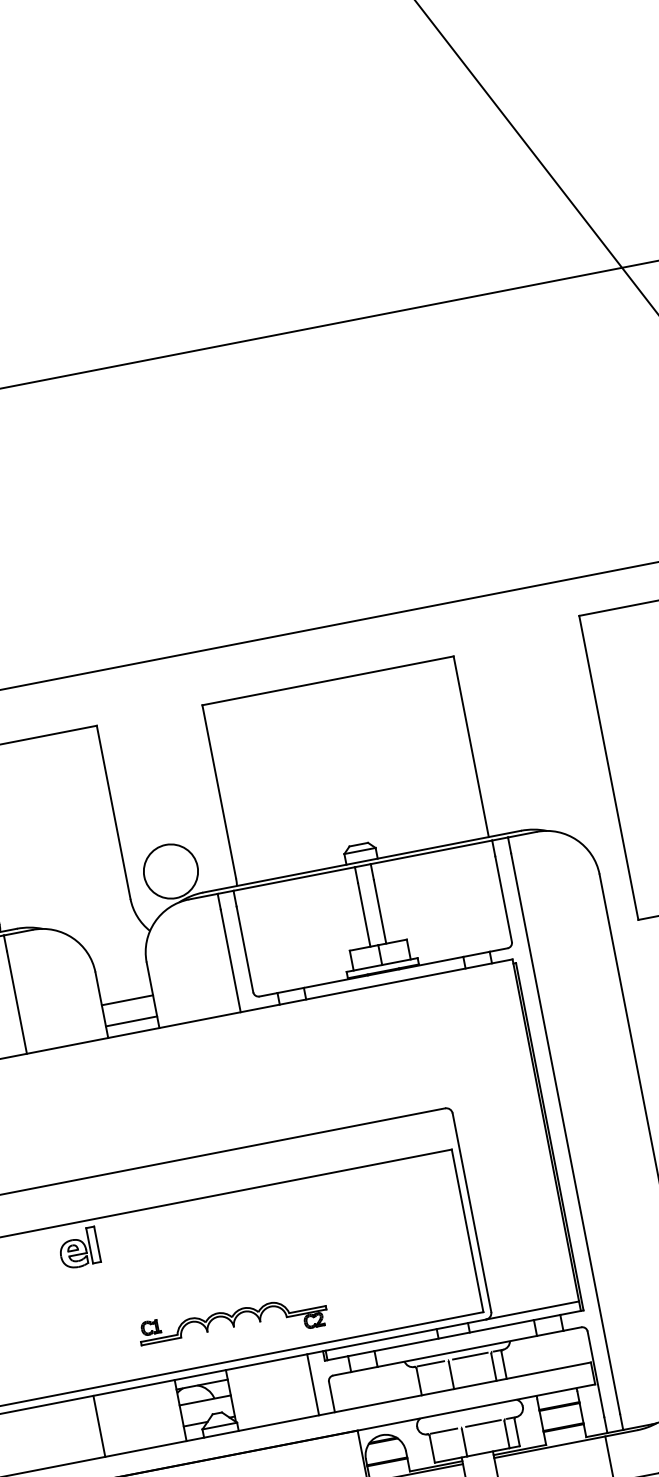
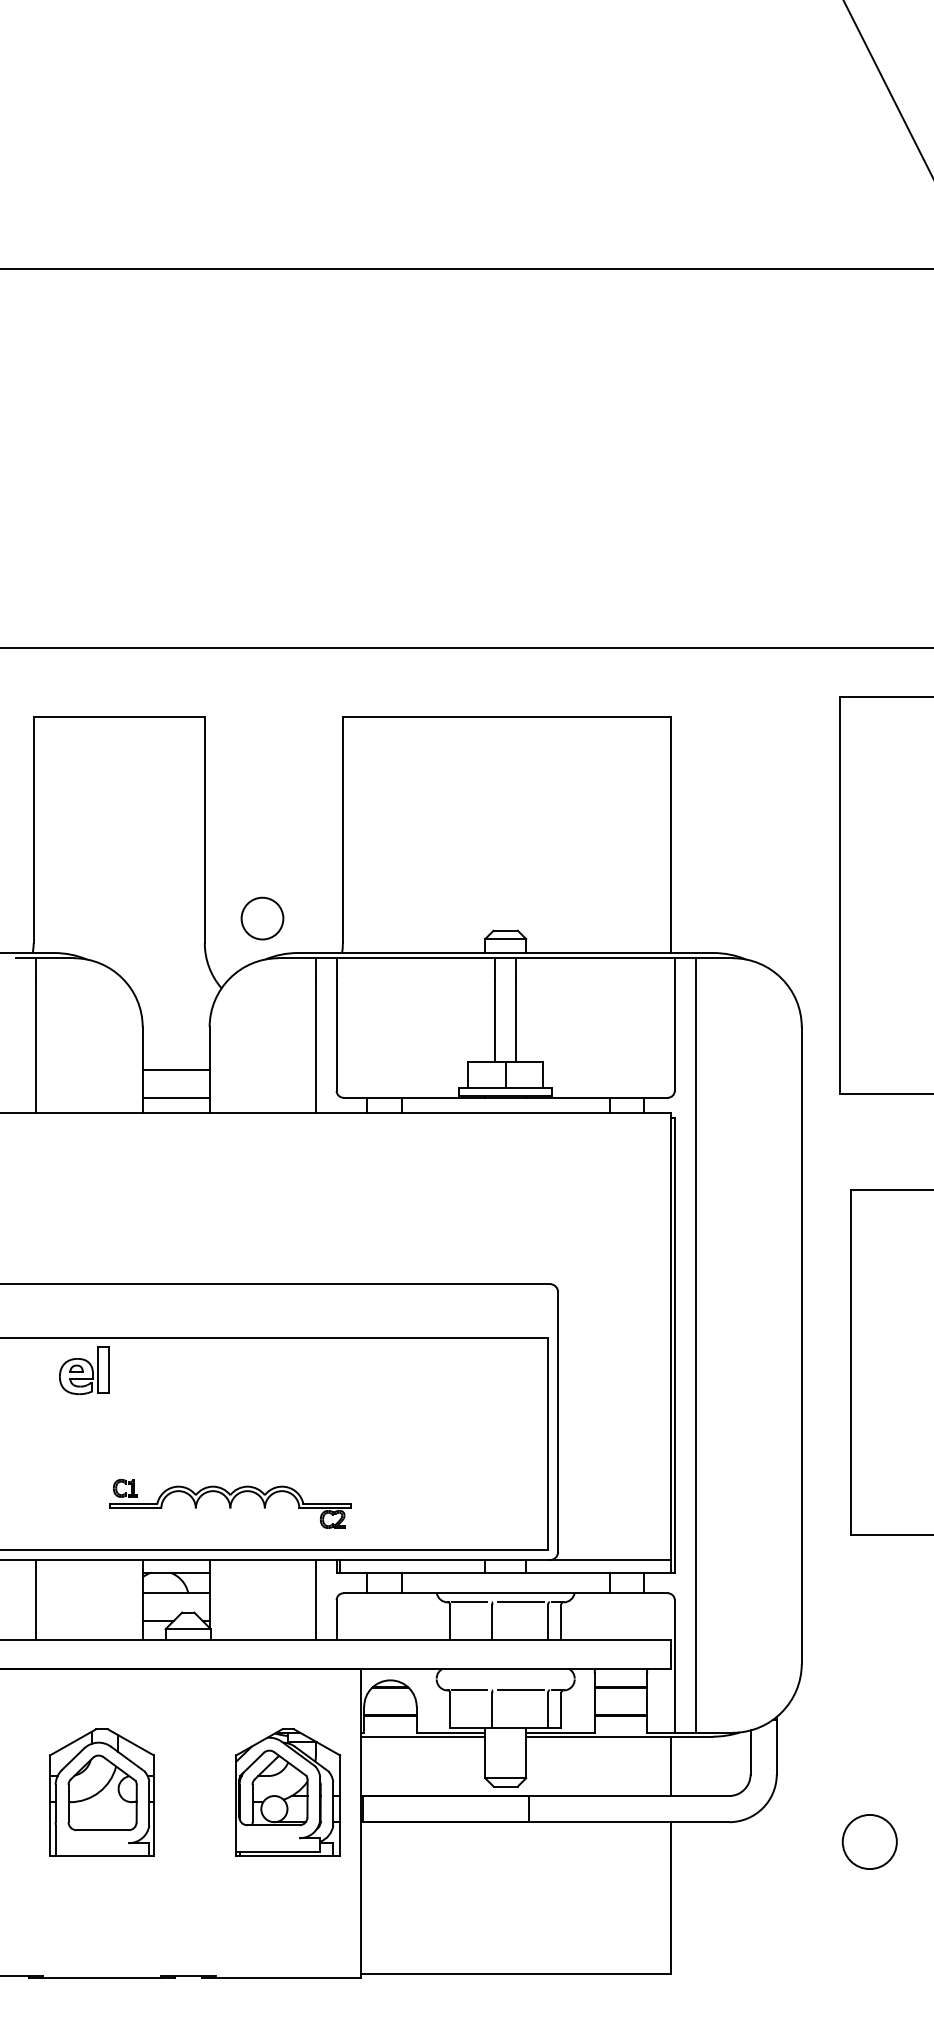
circle: (170, 871) -> (262, 918), size x0.6
part: (79, 1248) -> (84, 1370), moved

